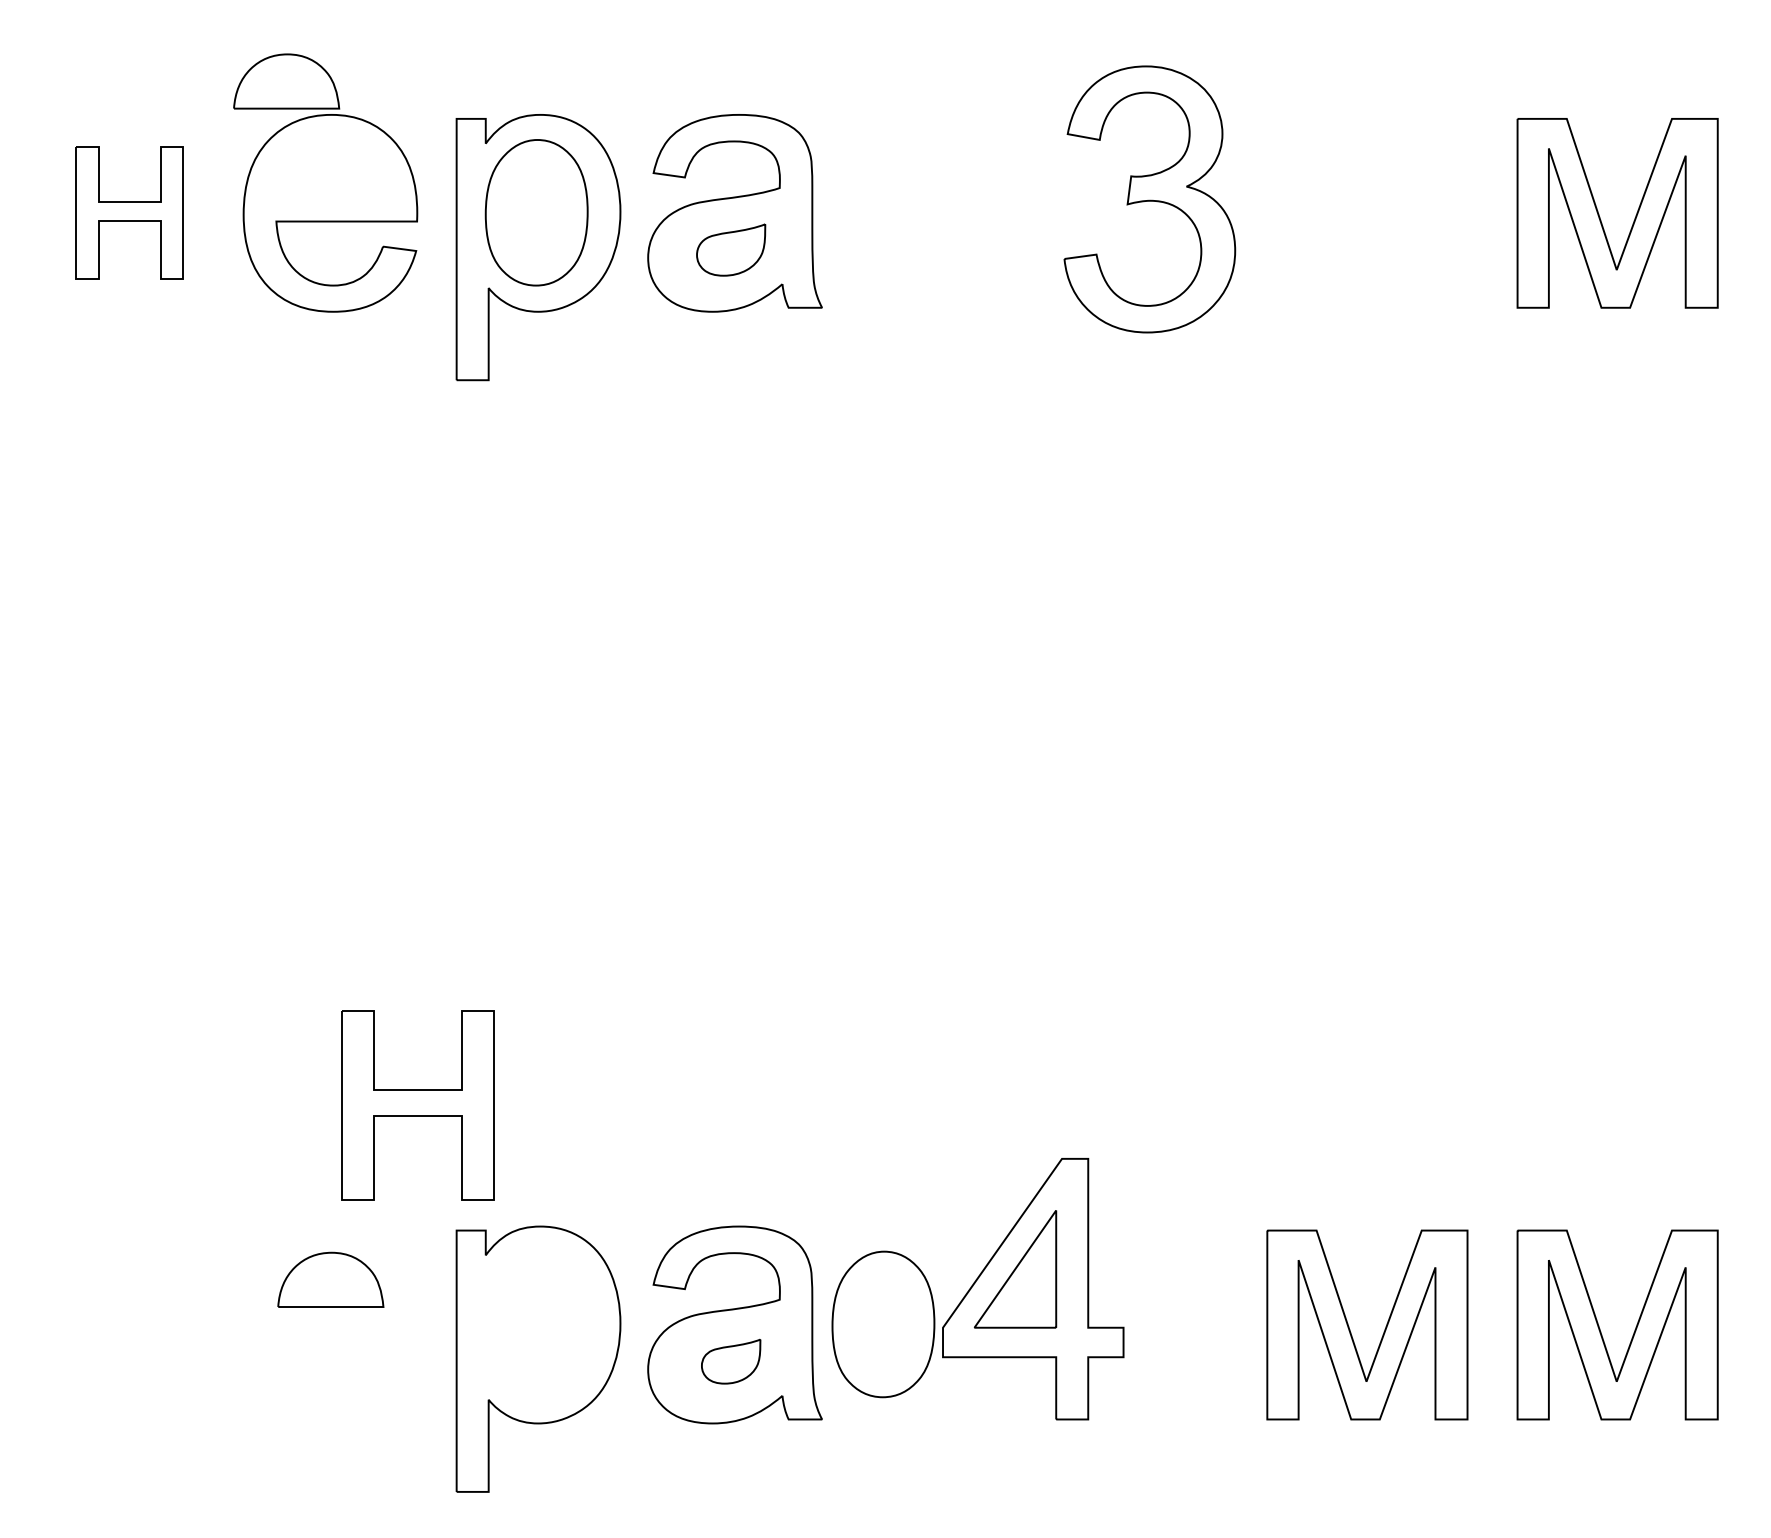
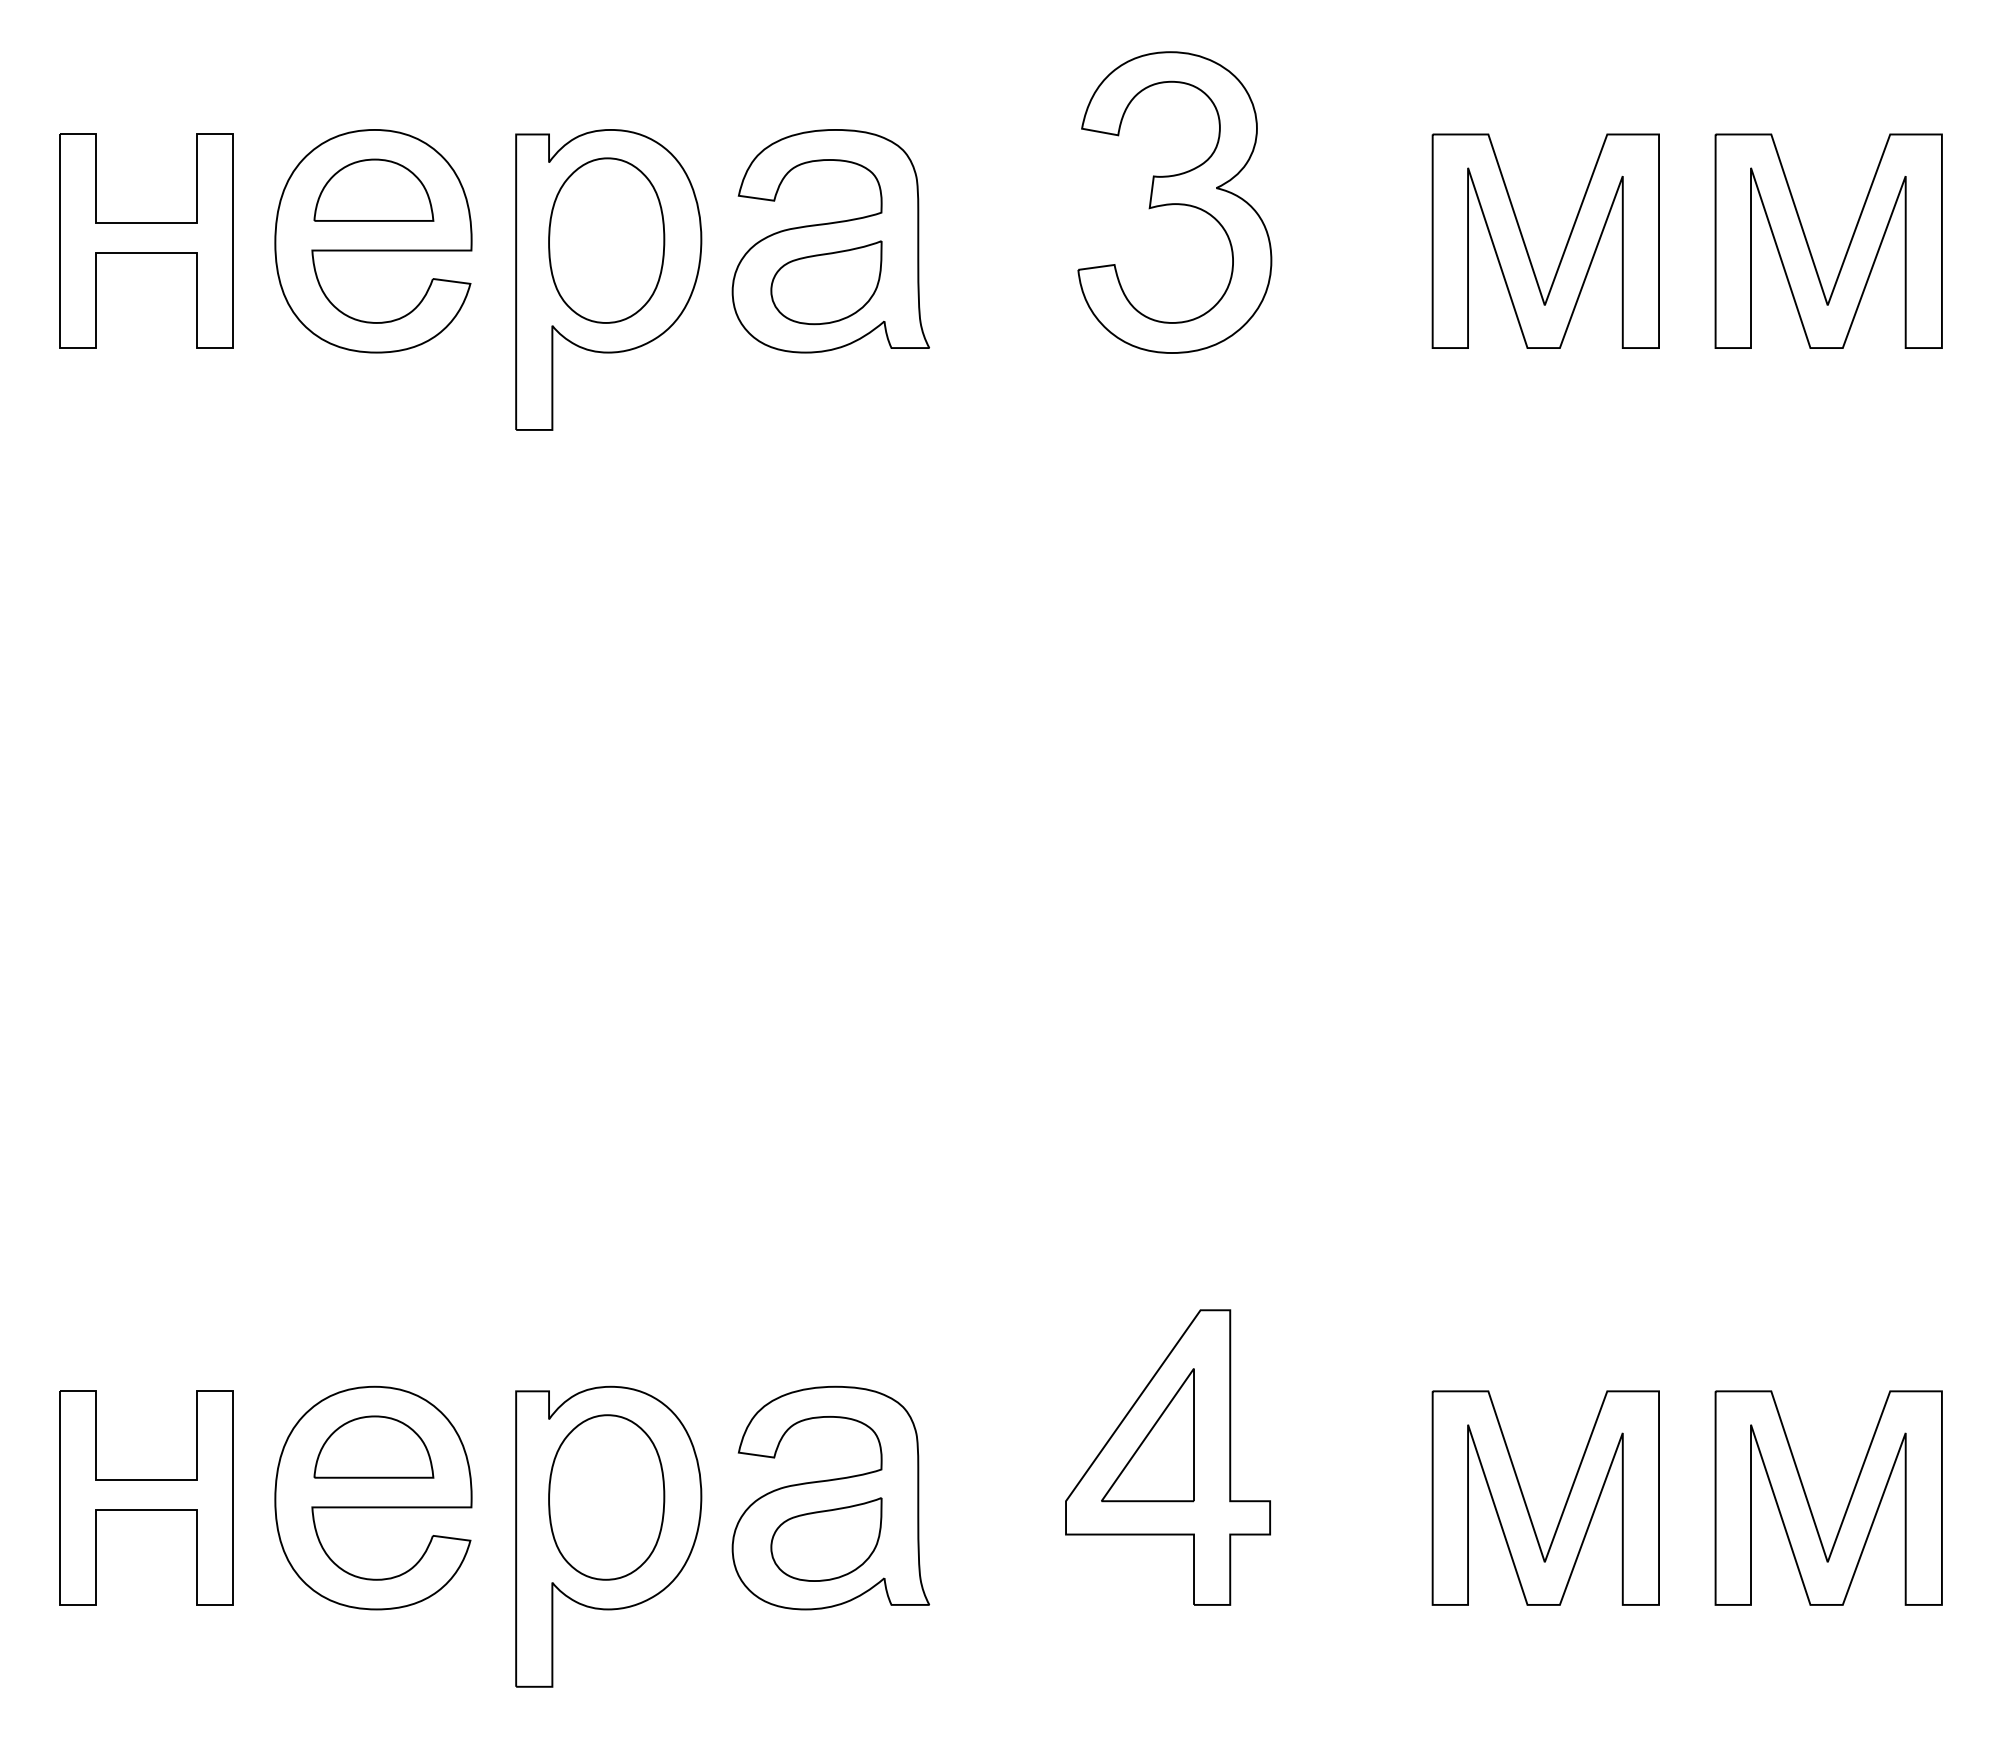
part: (286, 80) -> (373, 189), moved
part: (1149, 199) -> (1174, 202), moved
part: (129, 212) -> (146, 240), size x1.43
part: (1350, 217) -> (1526, 246), added
part: (731, 249) -> (826, 282), size x1.43
part: (418, 1105) -> (146, 1497), moved
part: (330, 1324) -> (373, 1497), added
part: (883, 1324) -> (606, 1497), moved
part: (731, 1361) -> (826, 1539), size x1.67

